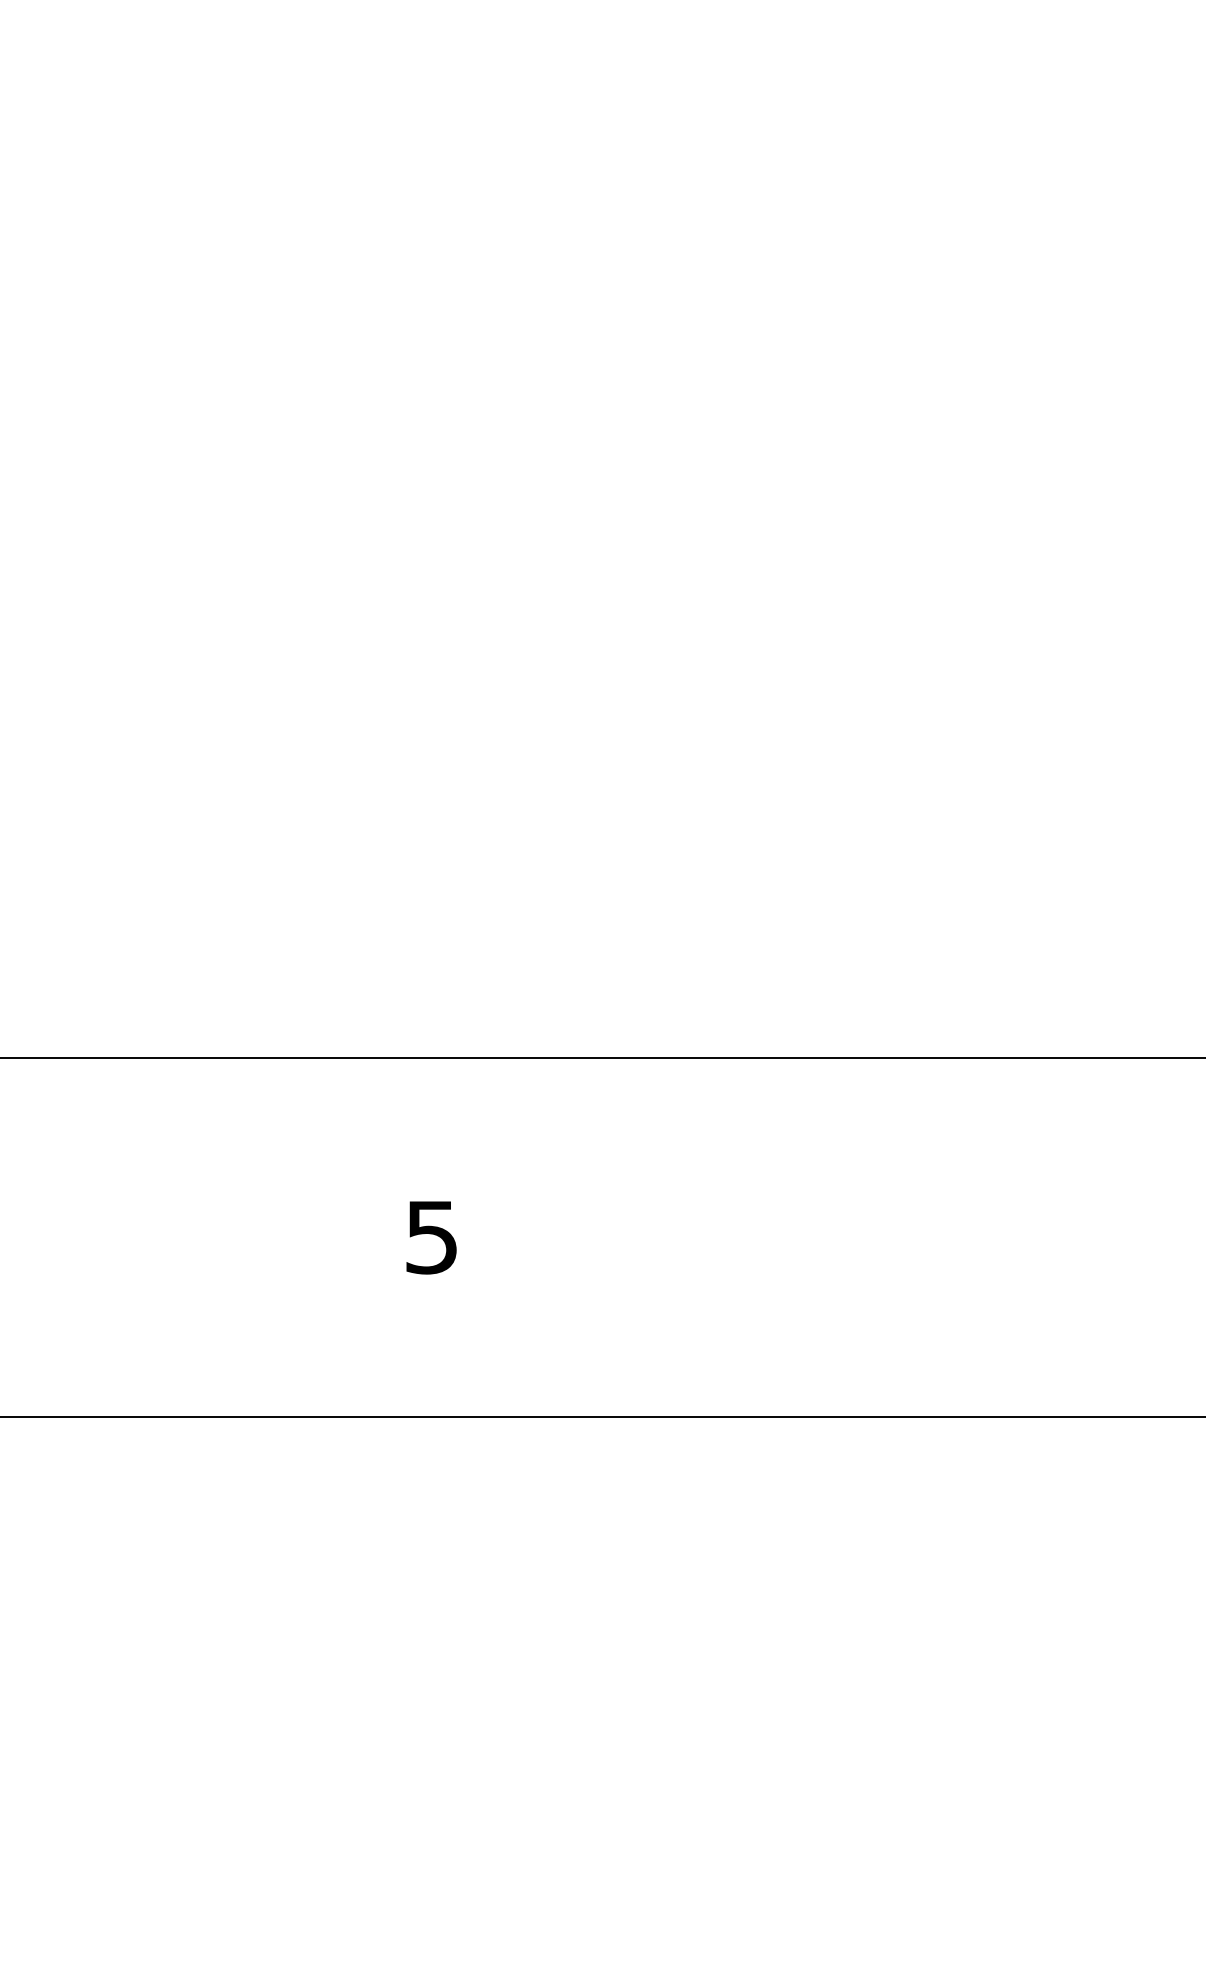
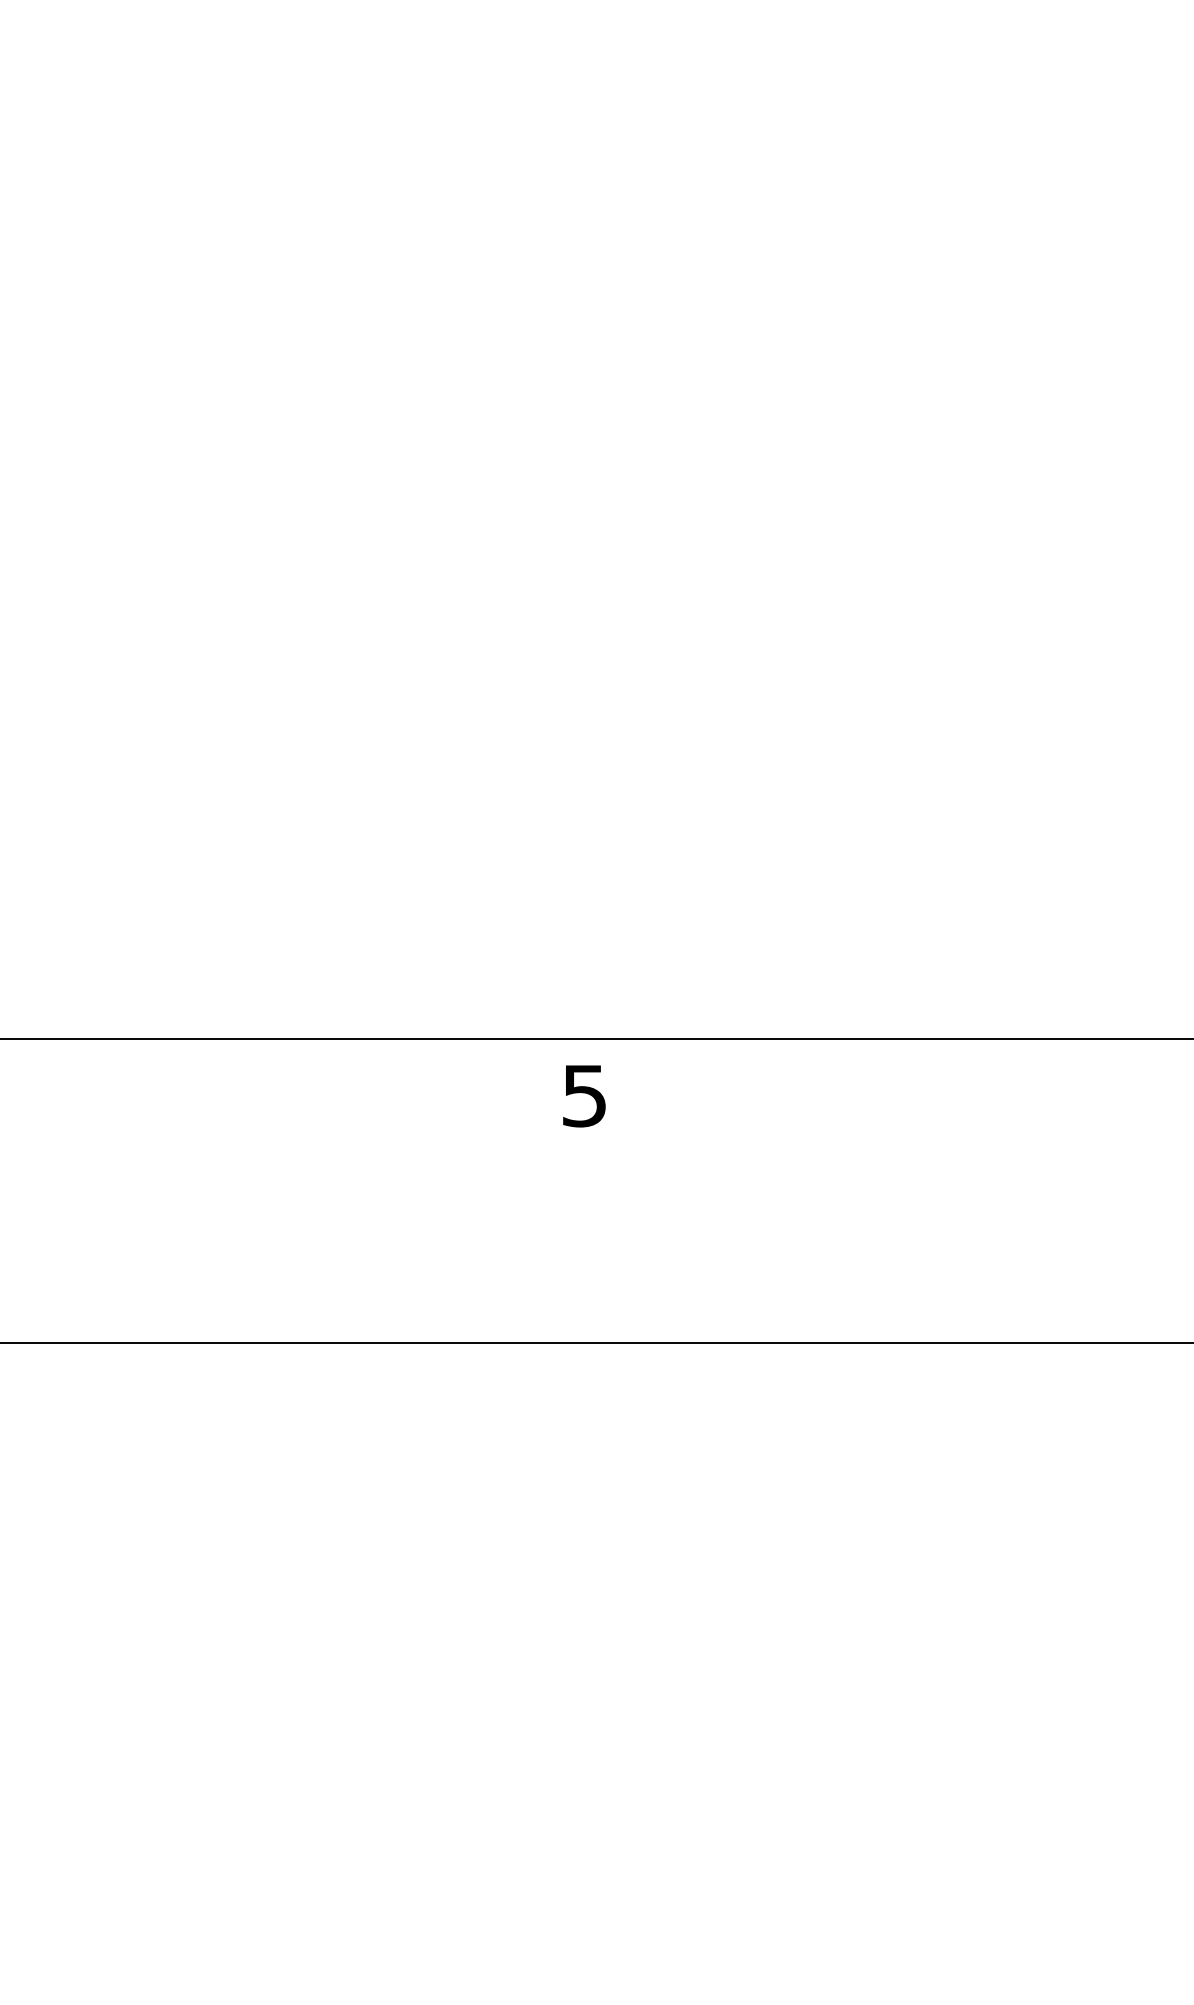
text: (431, 1238) -> (584, 1096), moved

